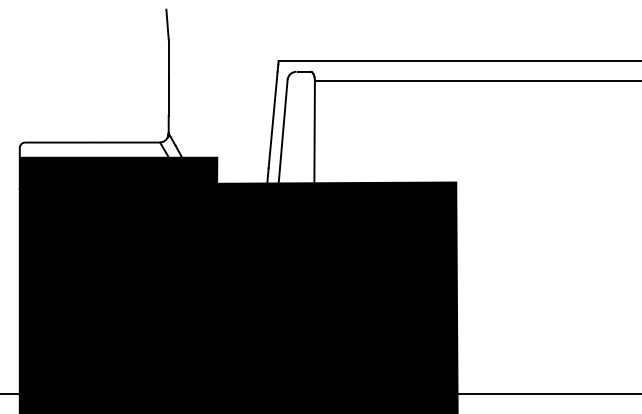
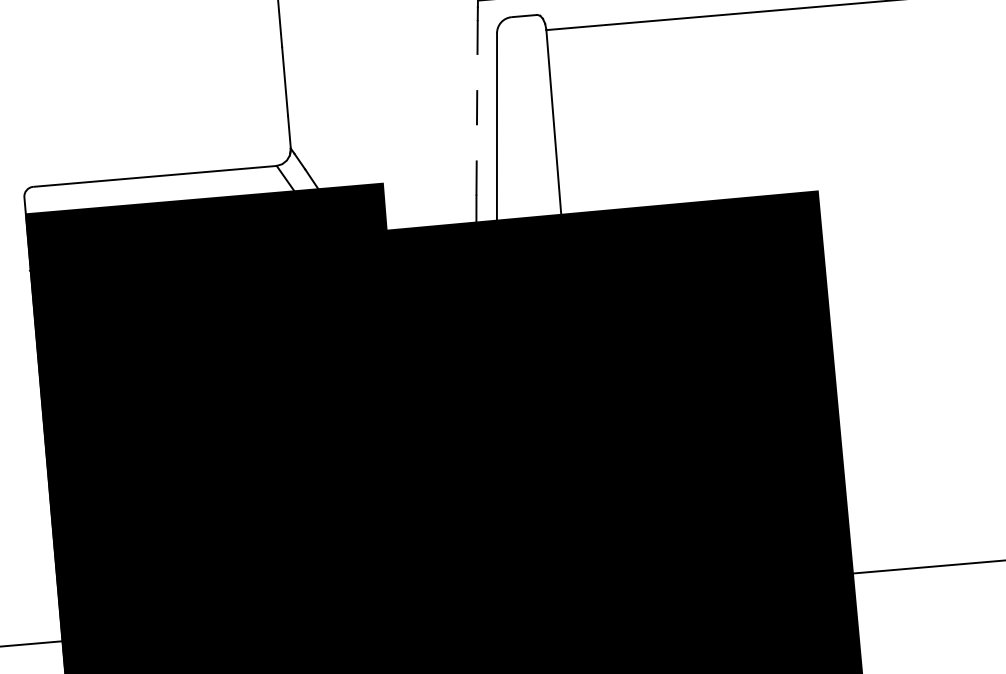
line: (273, 119) -> (477, 106), solid -> dashed

